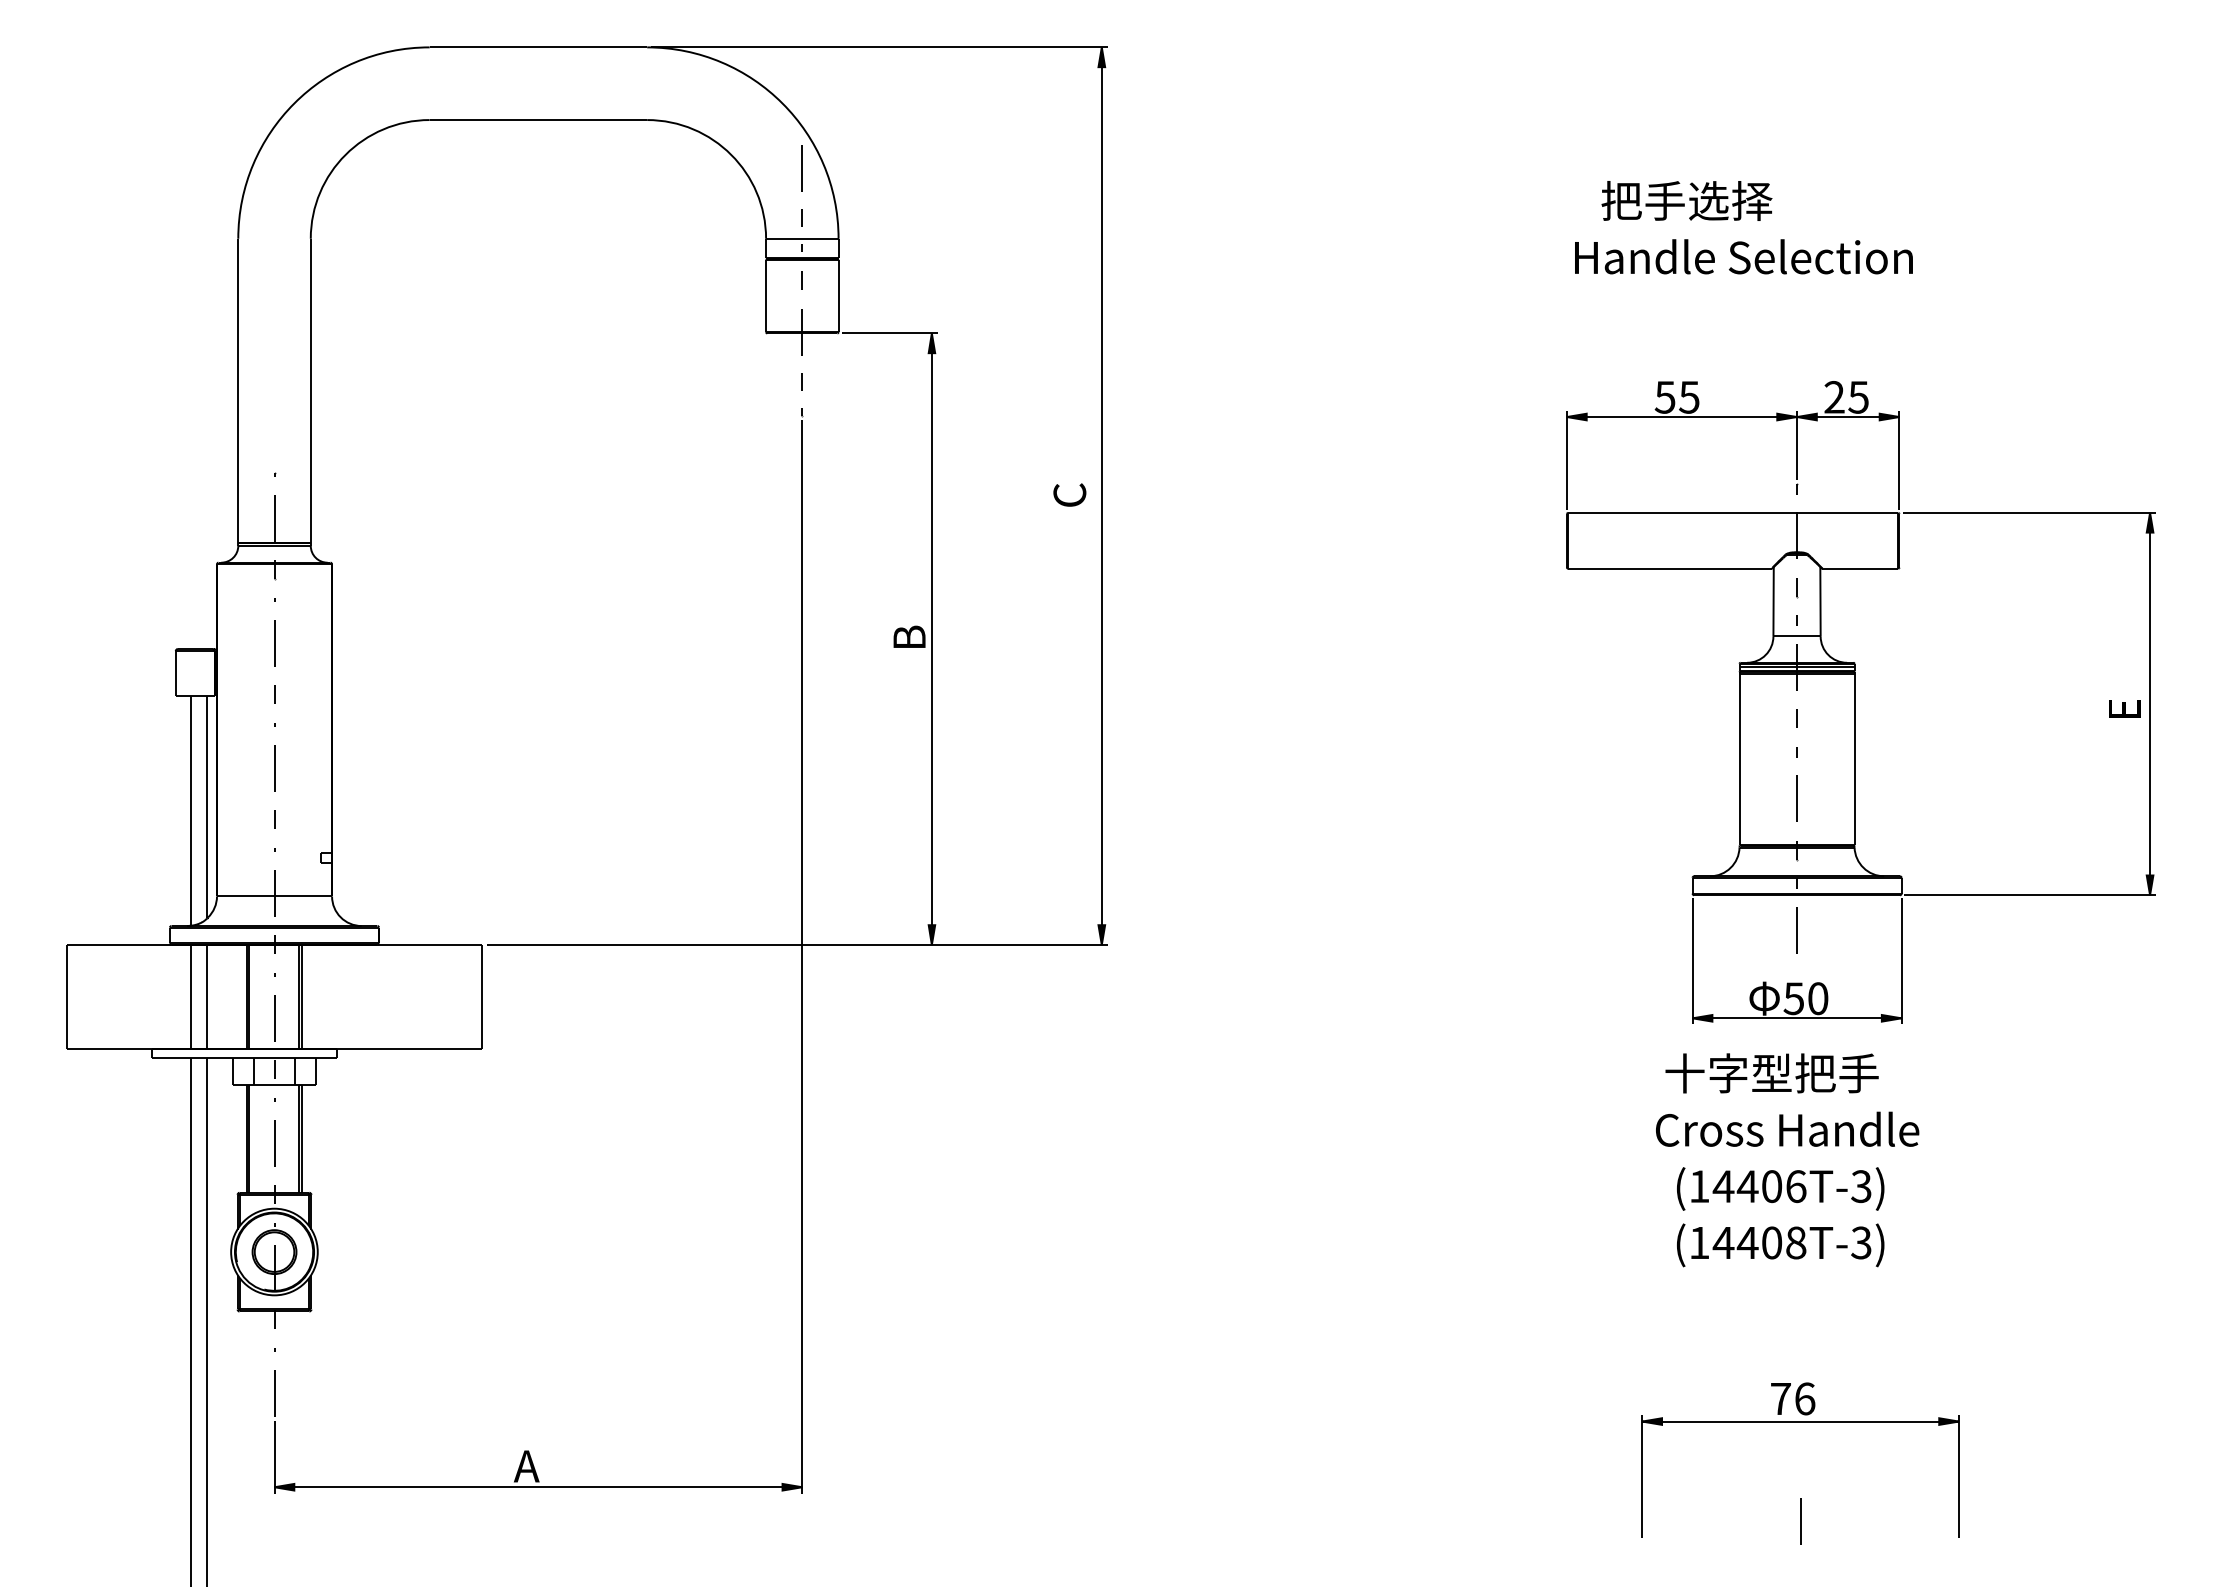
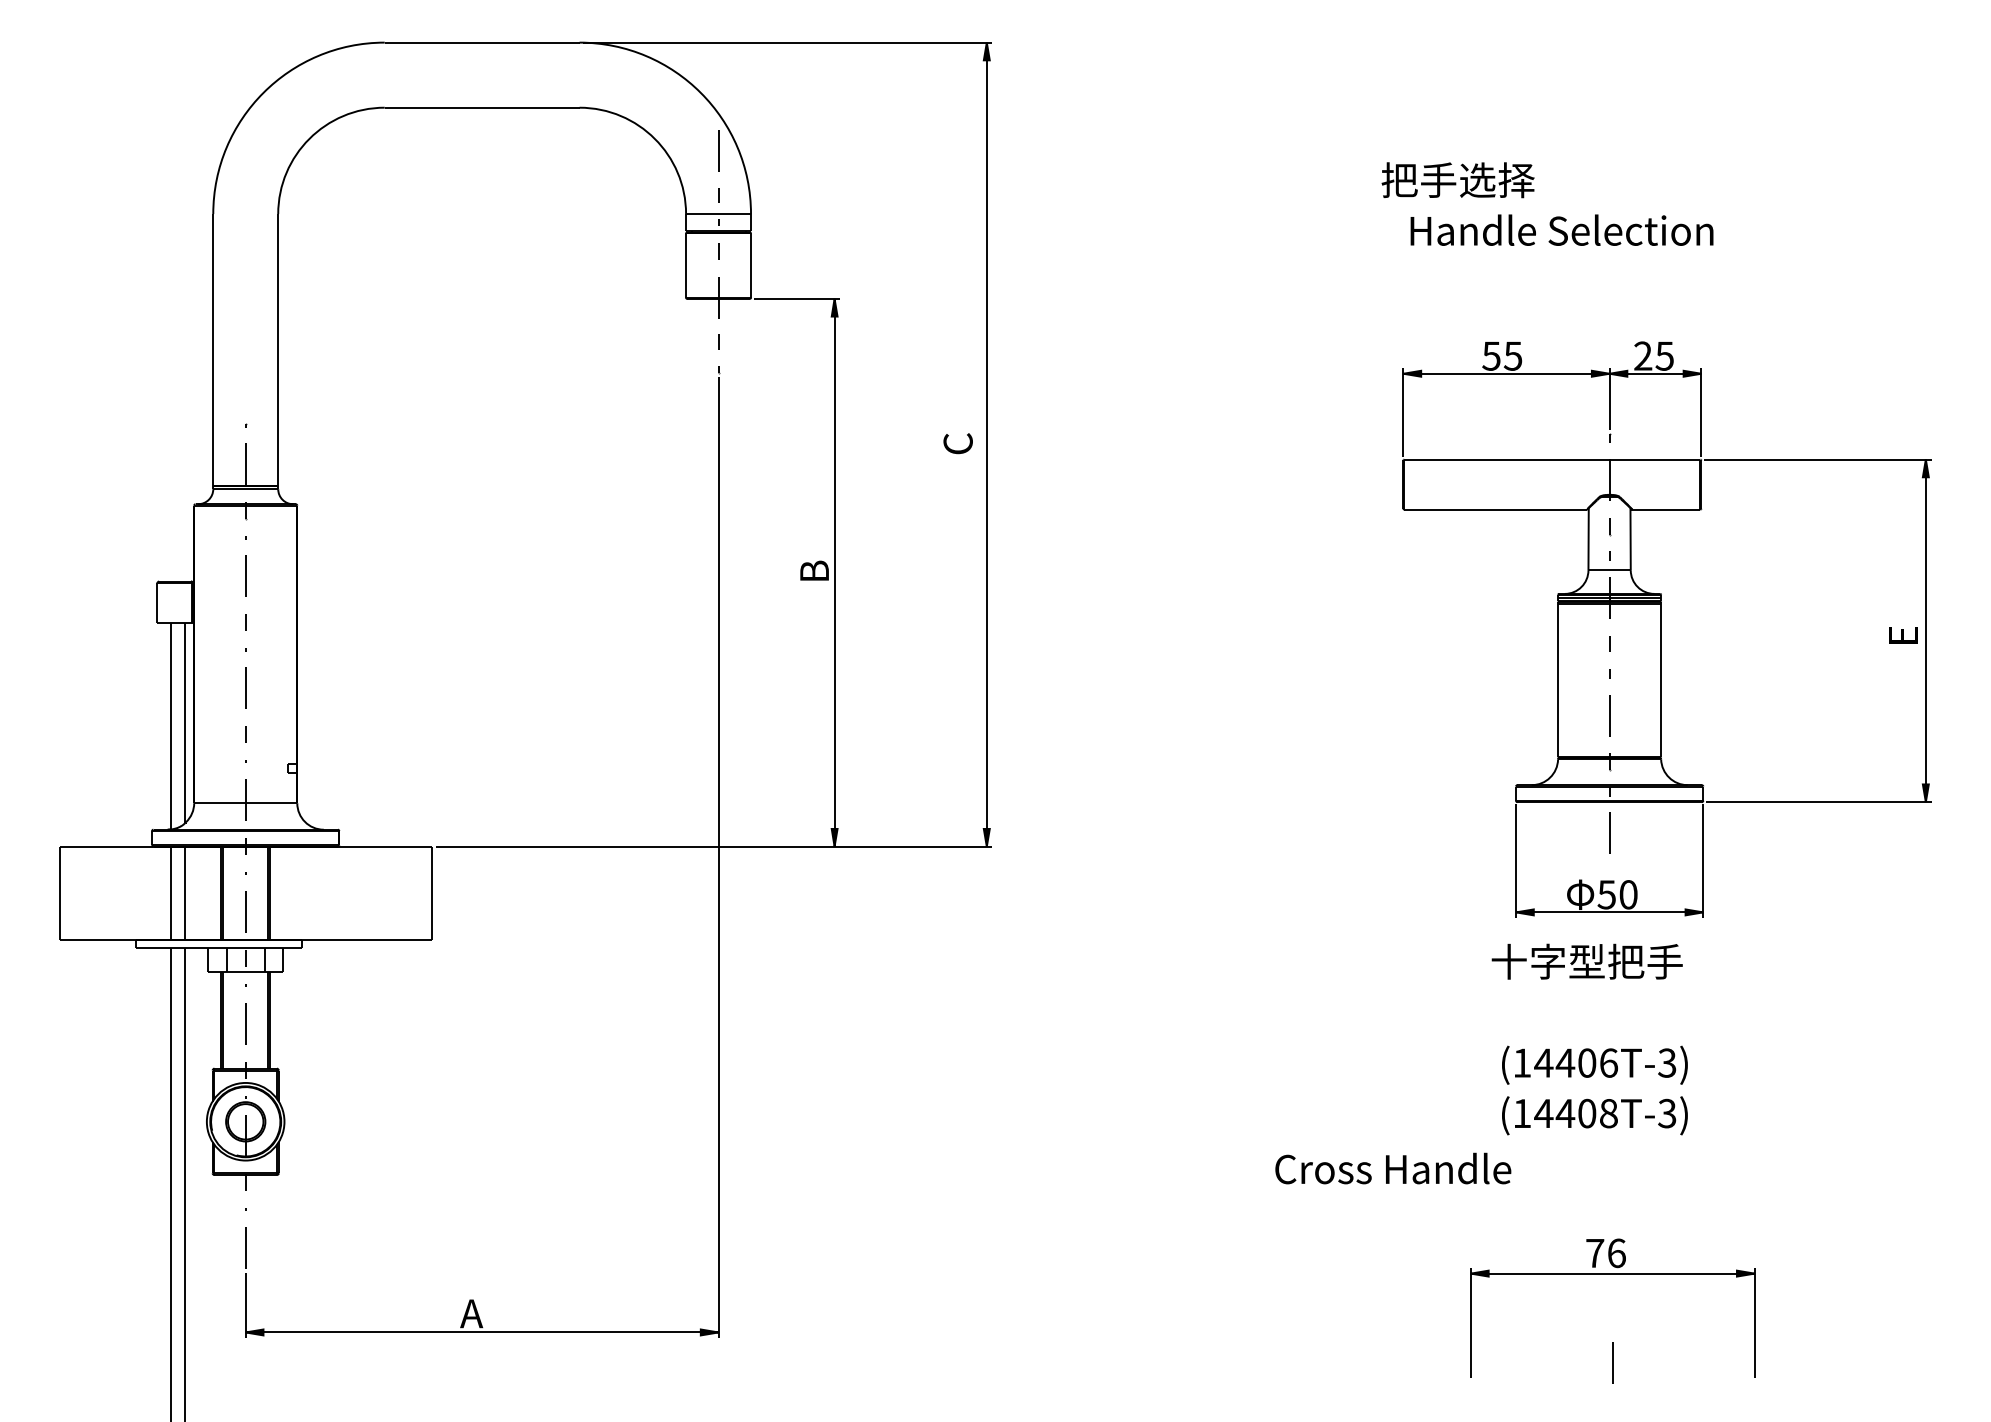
text: (1686, 200) -> (1457, 179), moved
text: (1787, 1128) -> (1393, 1167), moved

